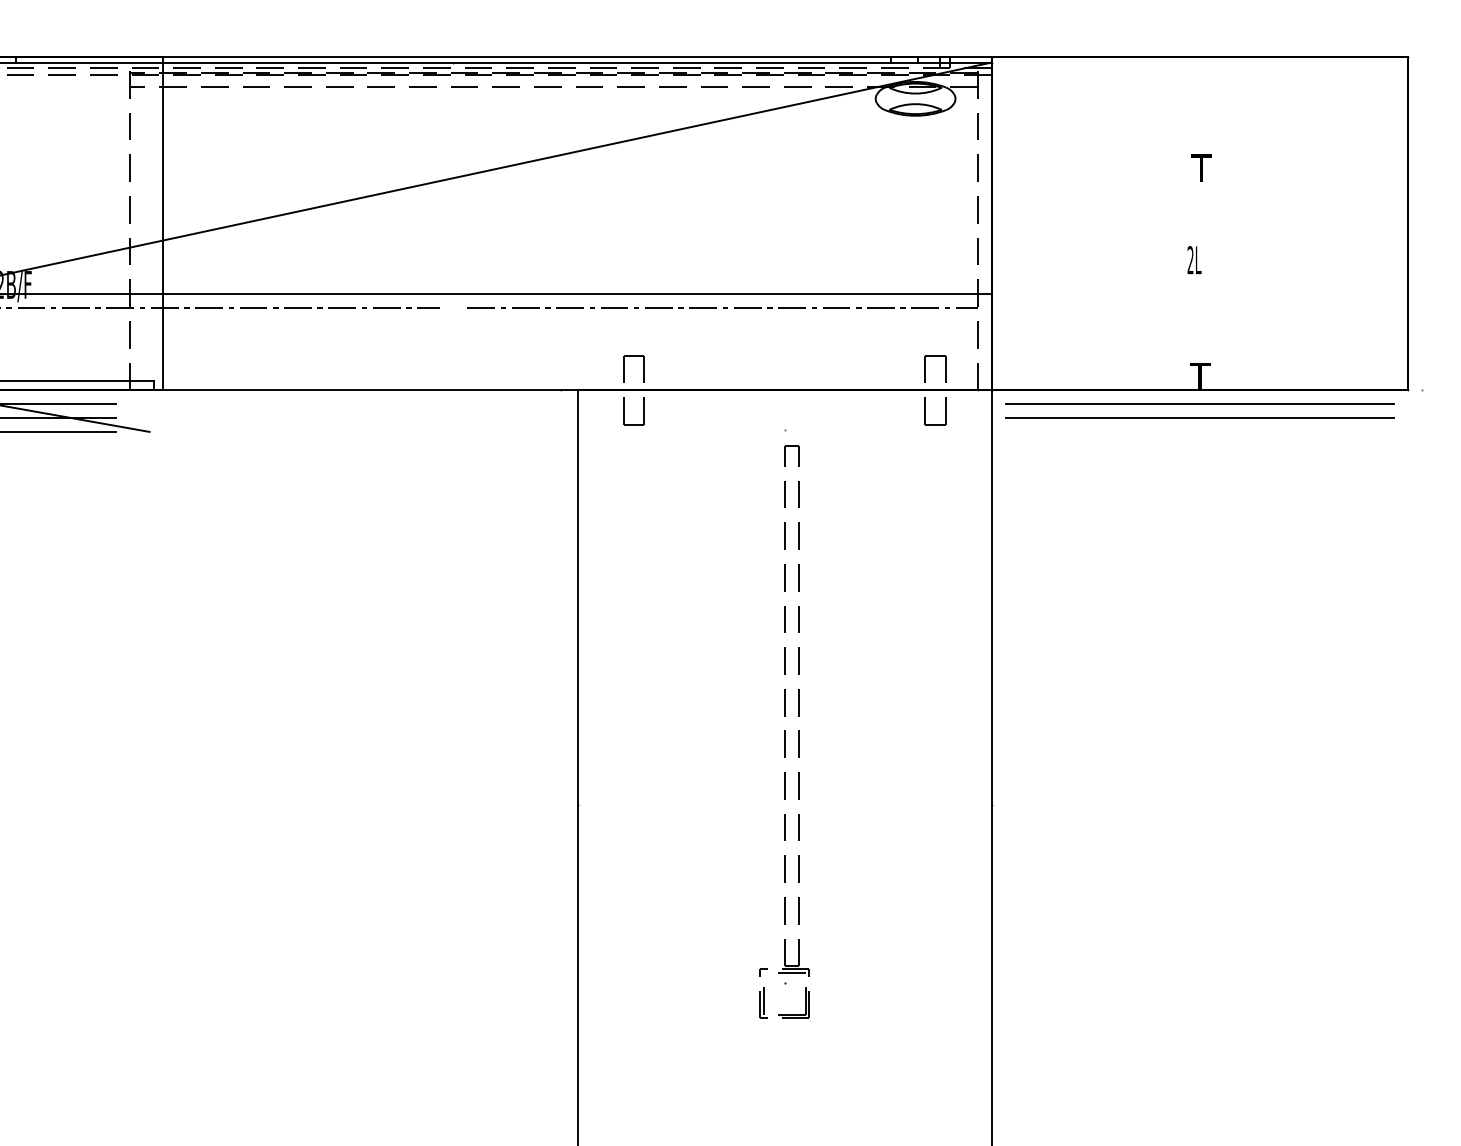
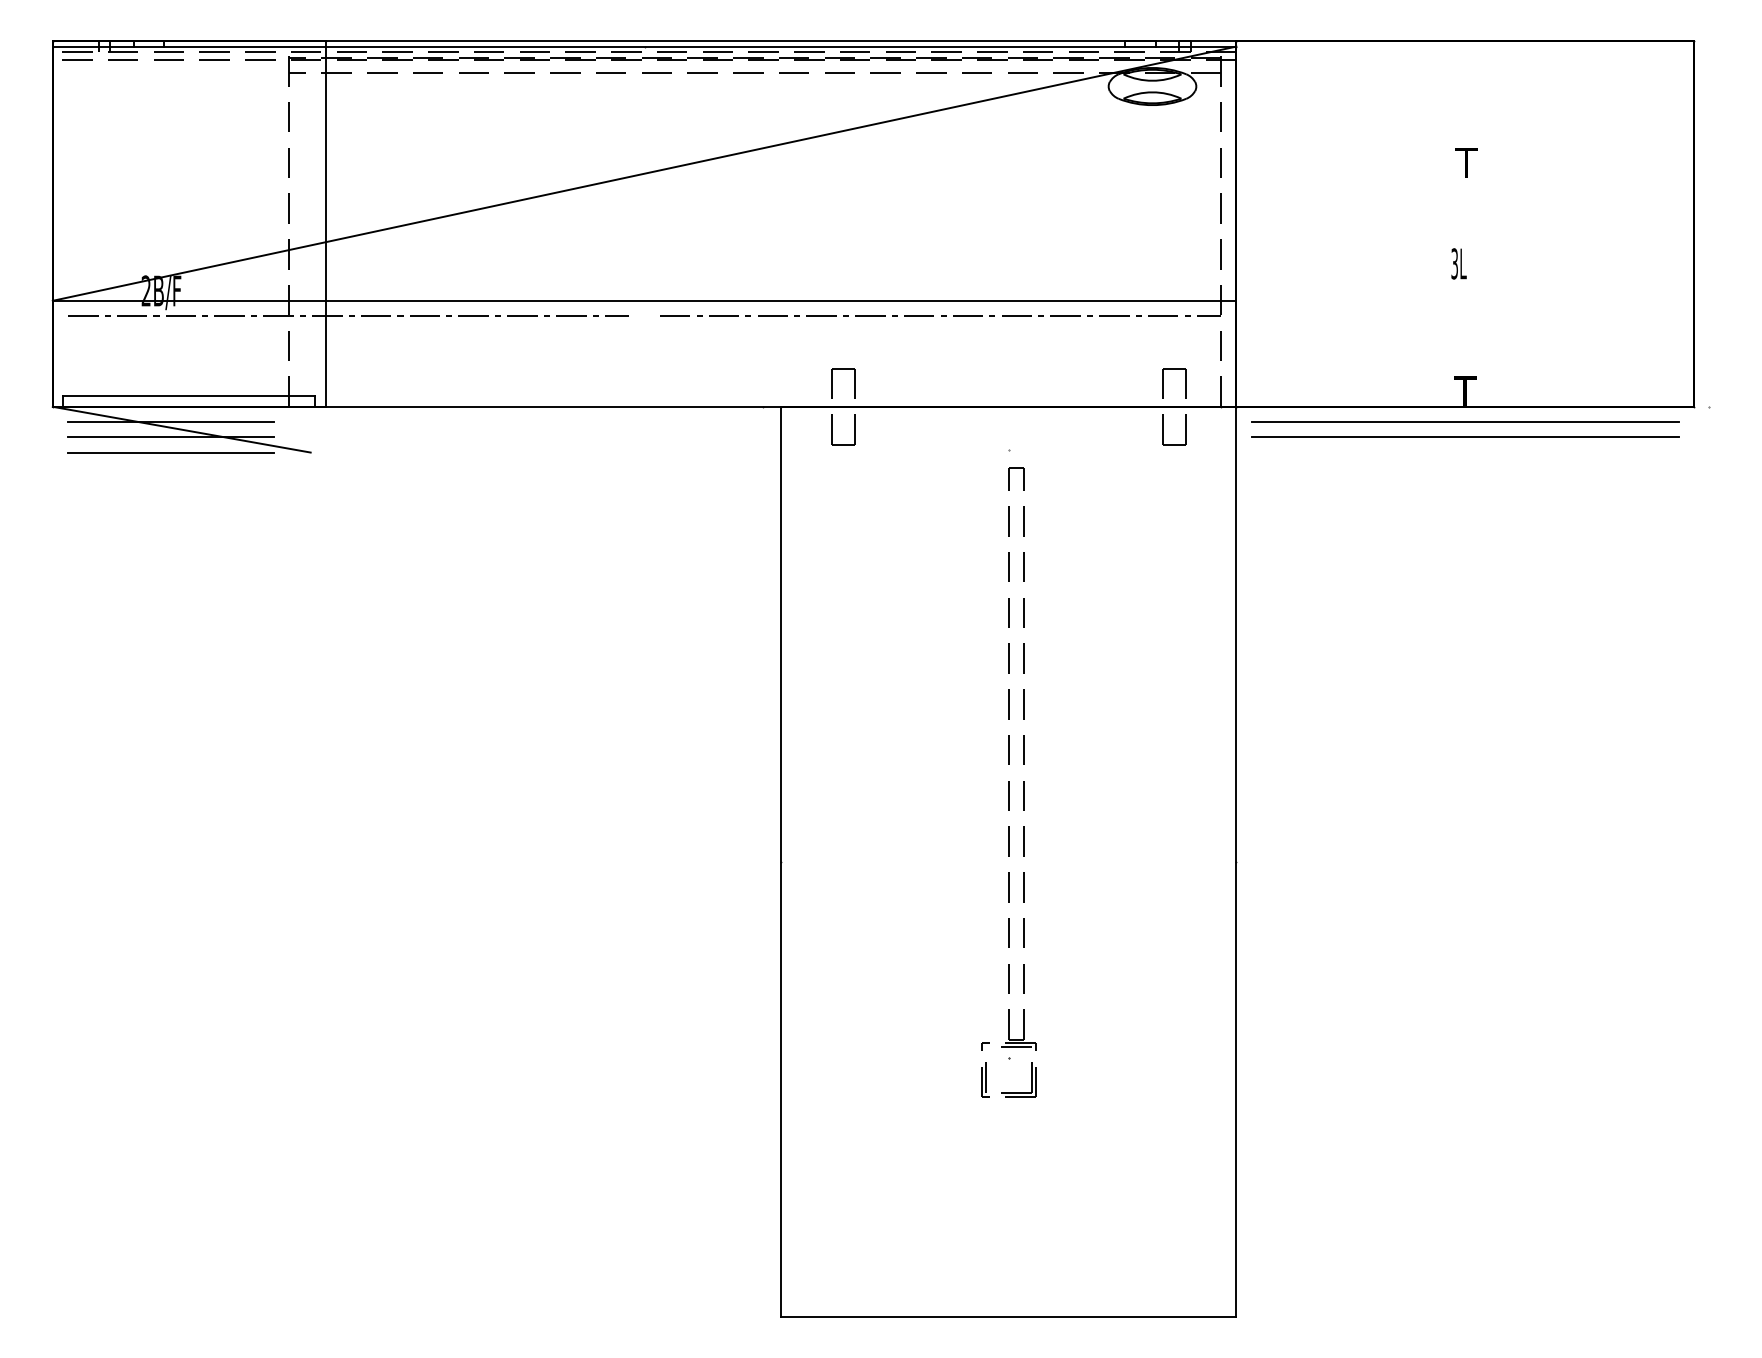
text: (1190, 259) -> (1454, 263), 2L -> 3L

